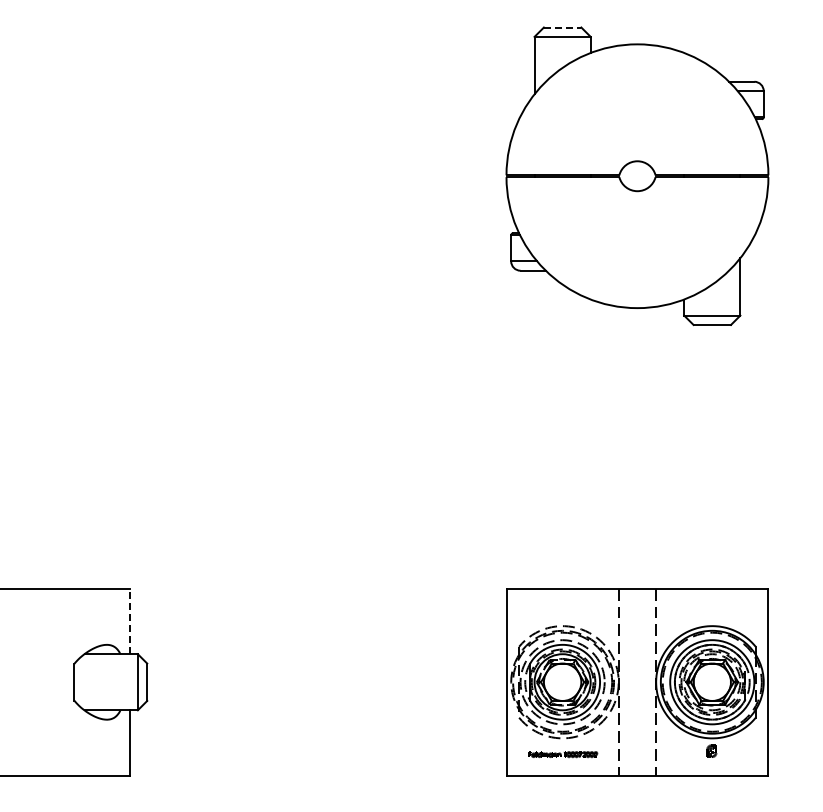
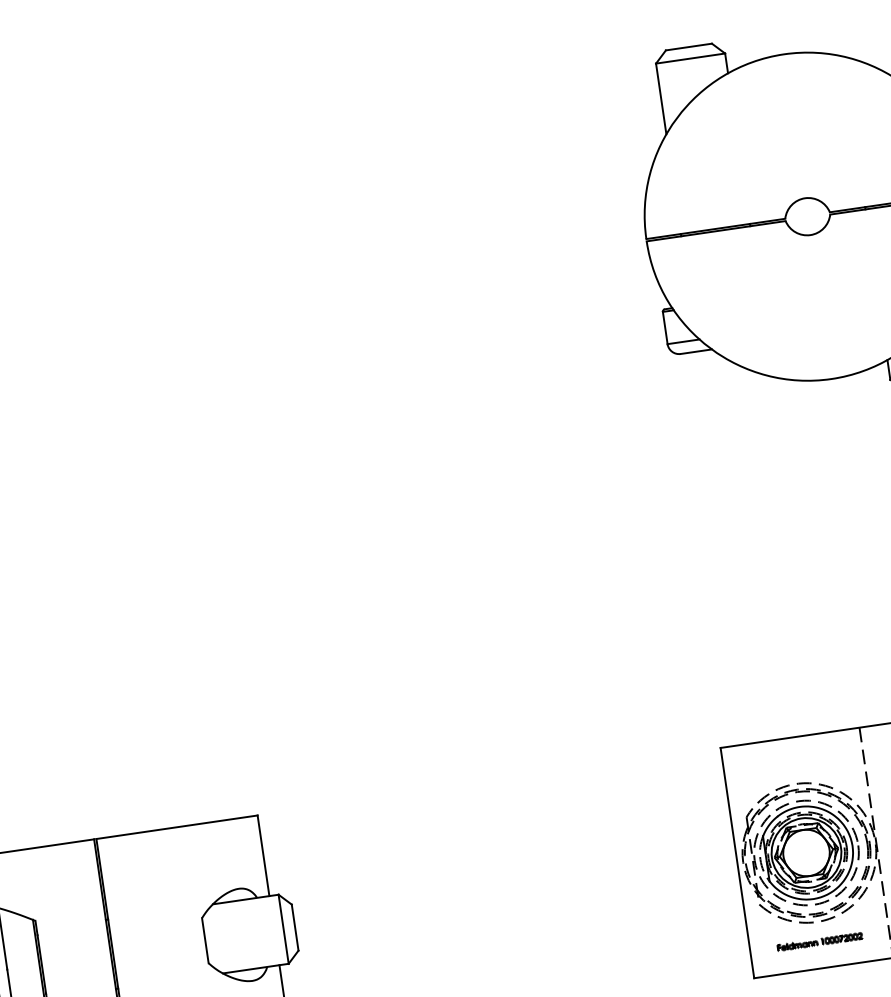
line: (562, 27) -> (688, 47), dashed -> solid
line: (130, 621) -> (263, 855), dashed -> solid

